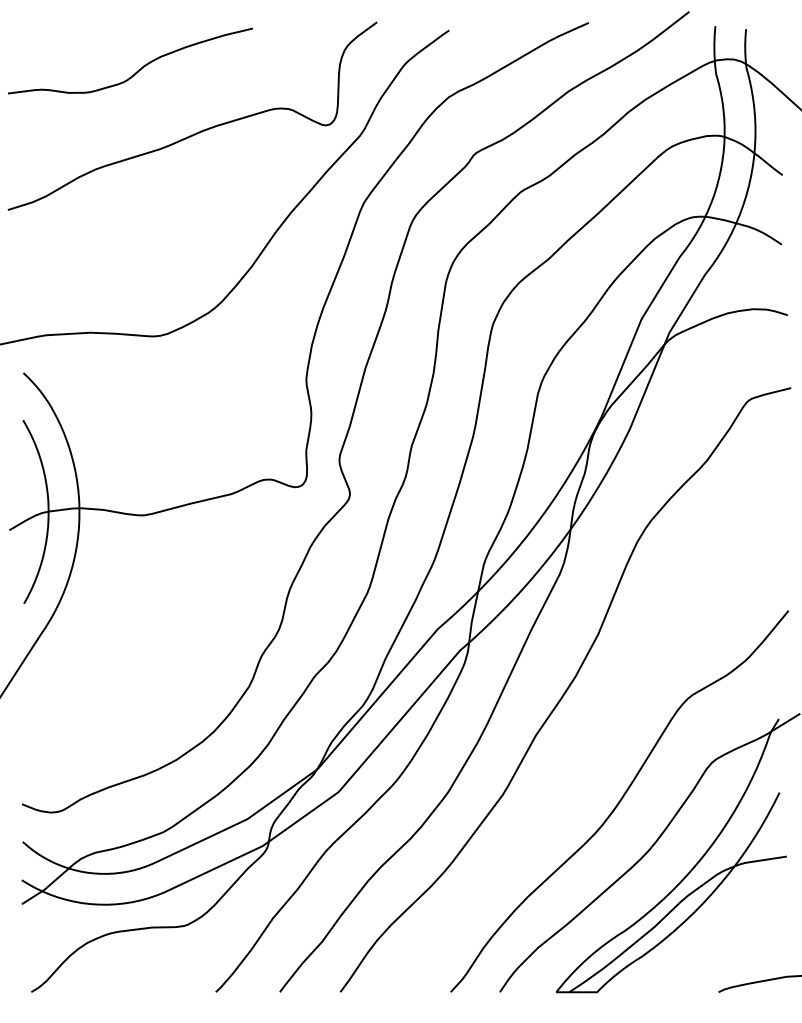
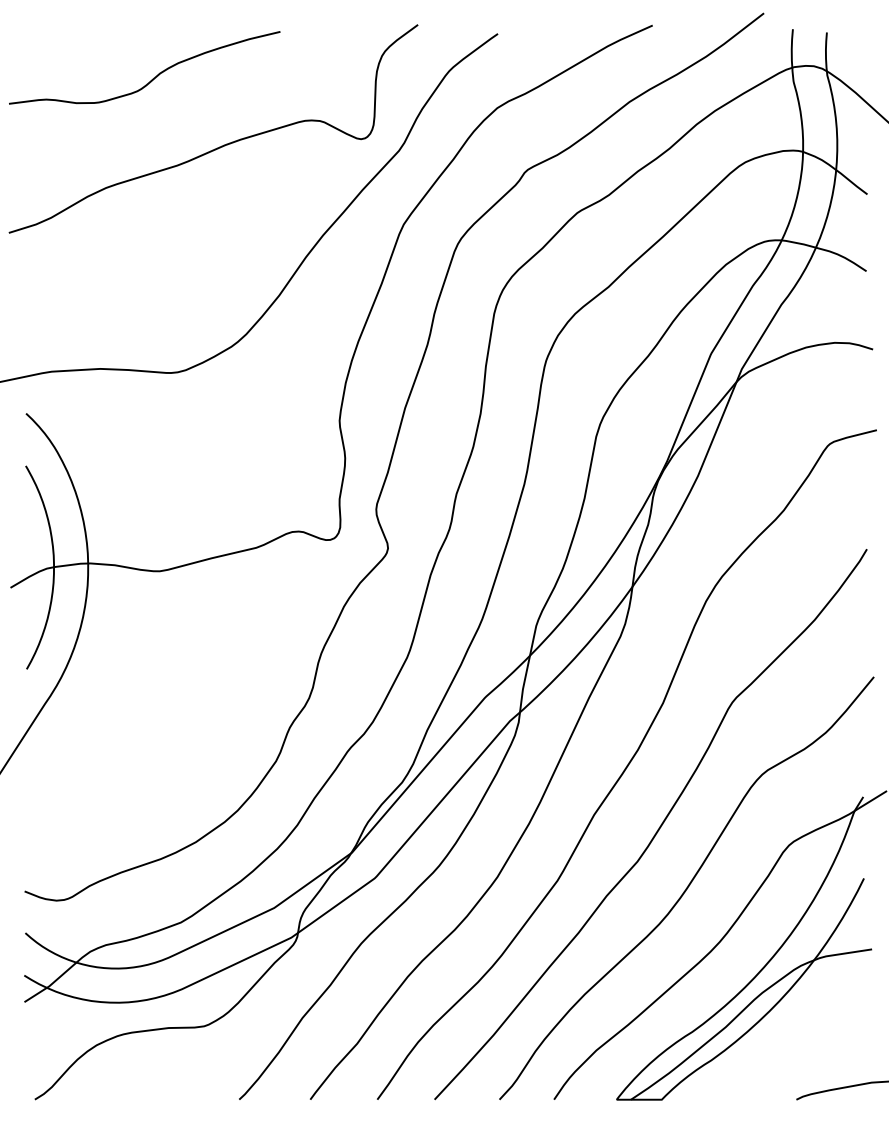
curve: (593, 747) -> (657, 828), added

